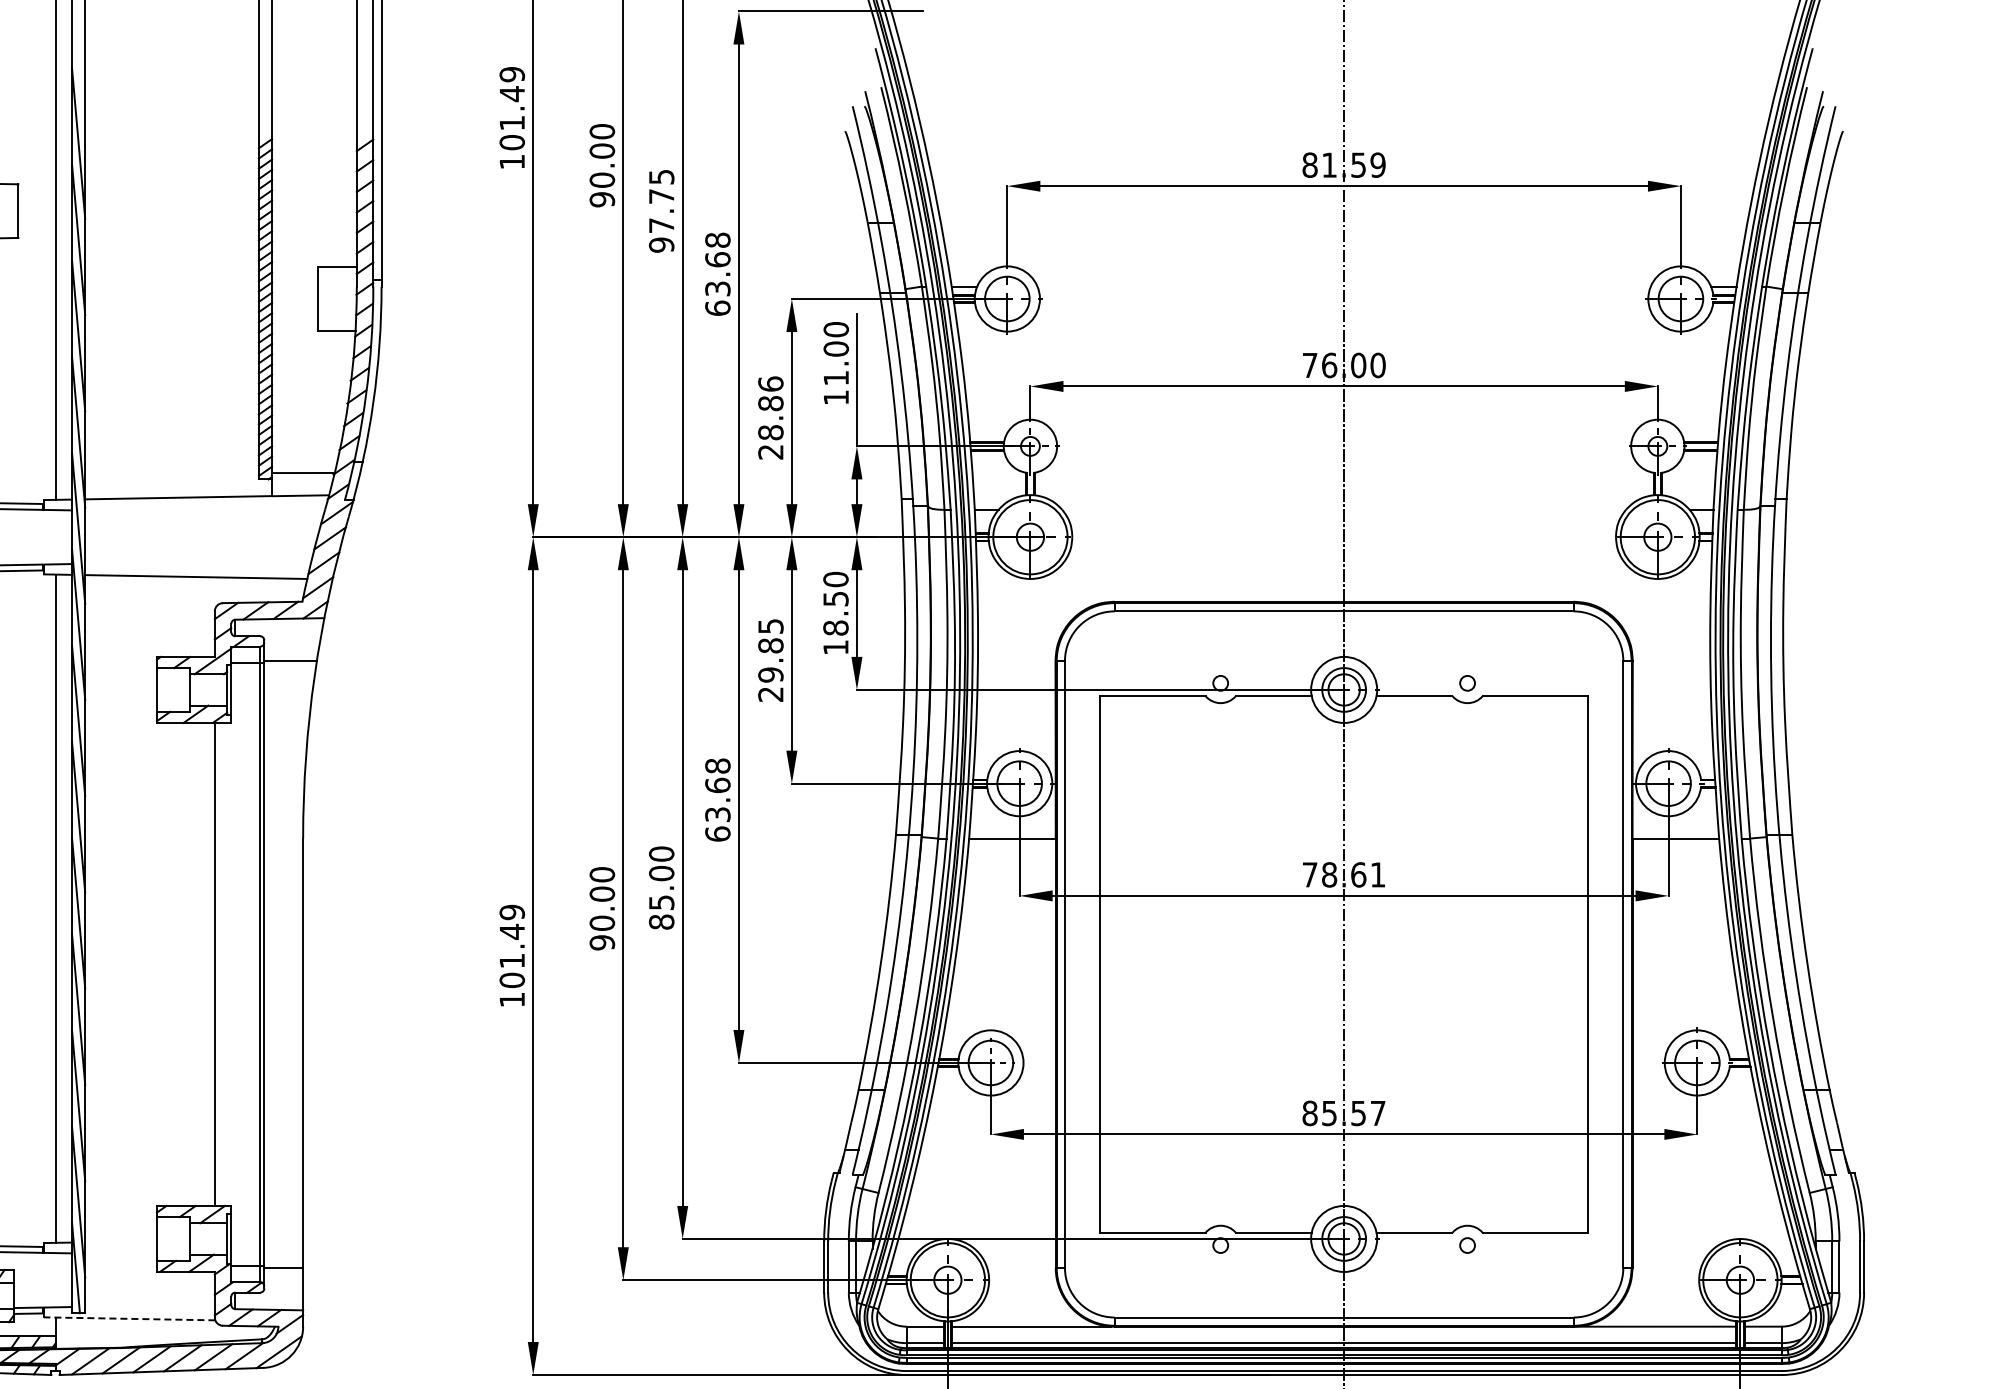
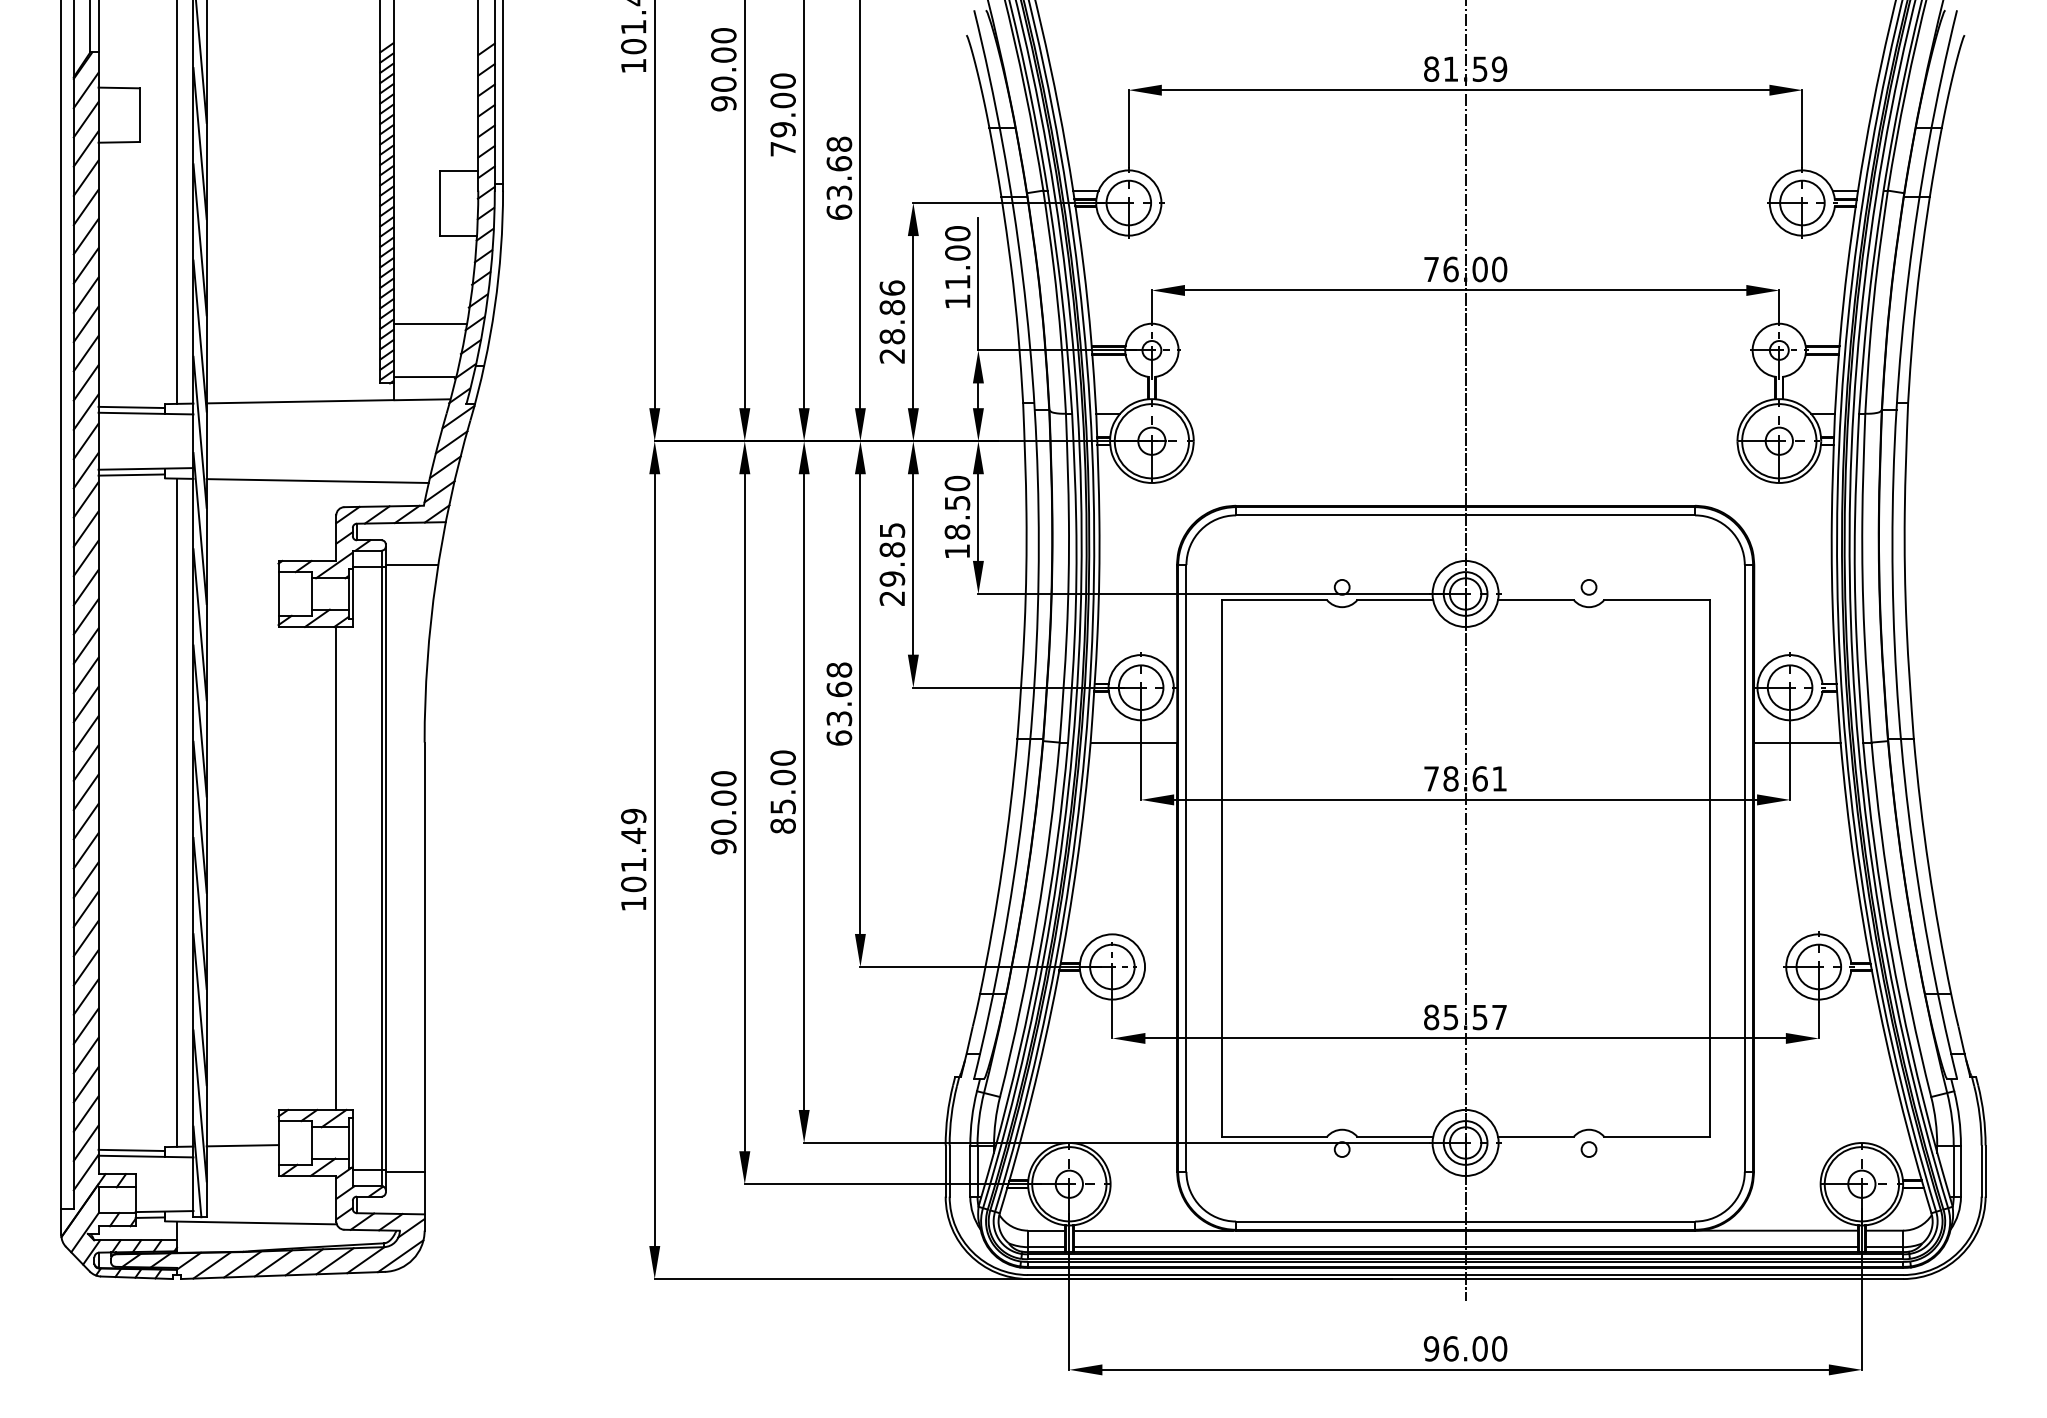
text: (661, 210) -> (782, 114), 97.75 -> 79.00
line: (309, 419) -> (430, 323), added
line: (121, 1241) -> (242, 1145), added
line: (130, 1318) -> (251, 1222), dashed -> solid

